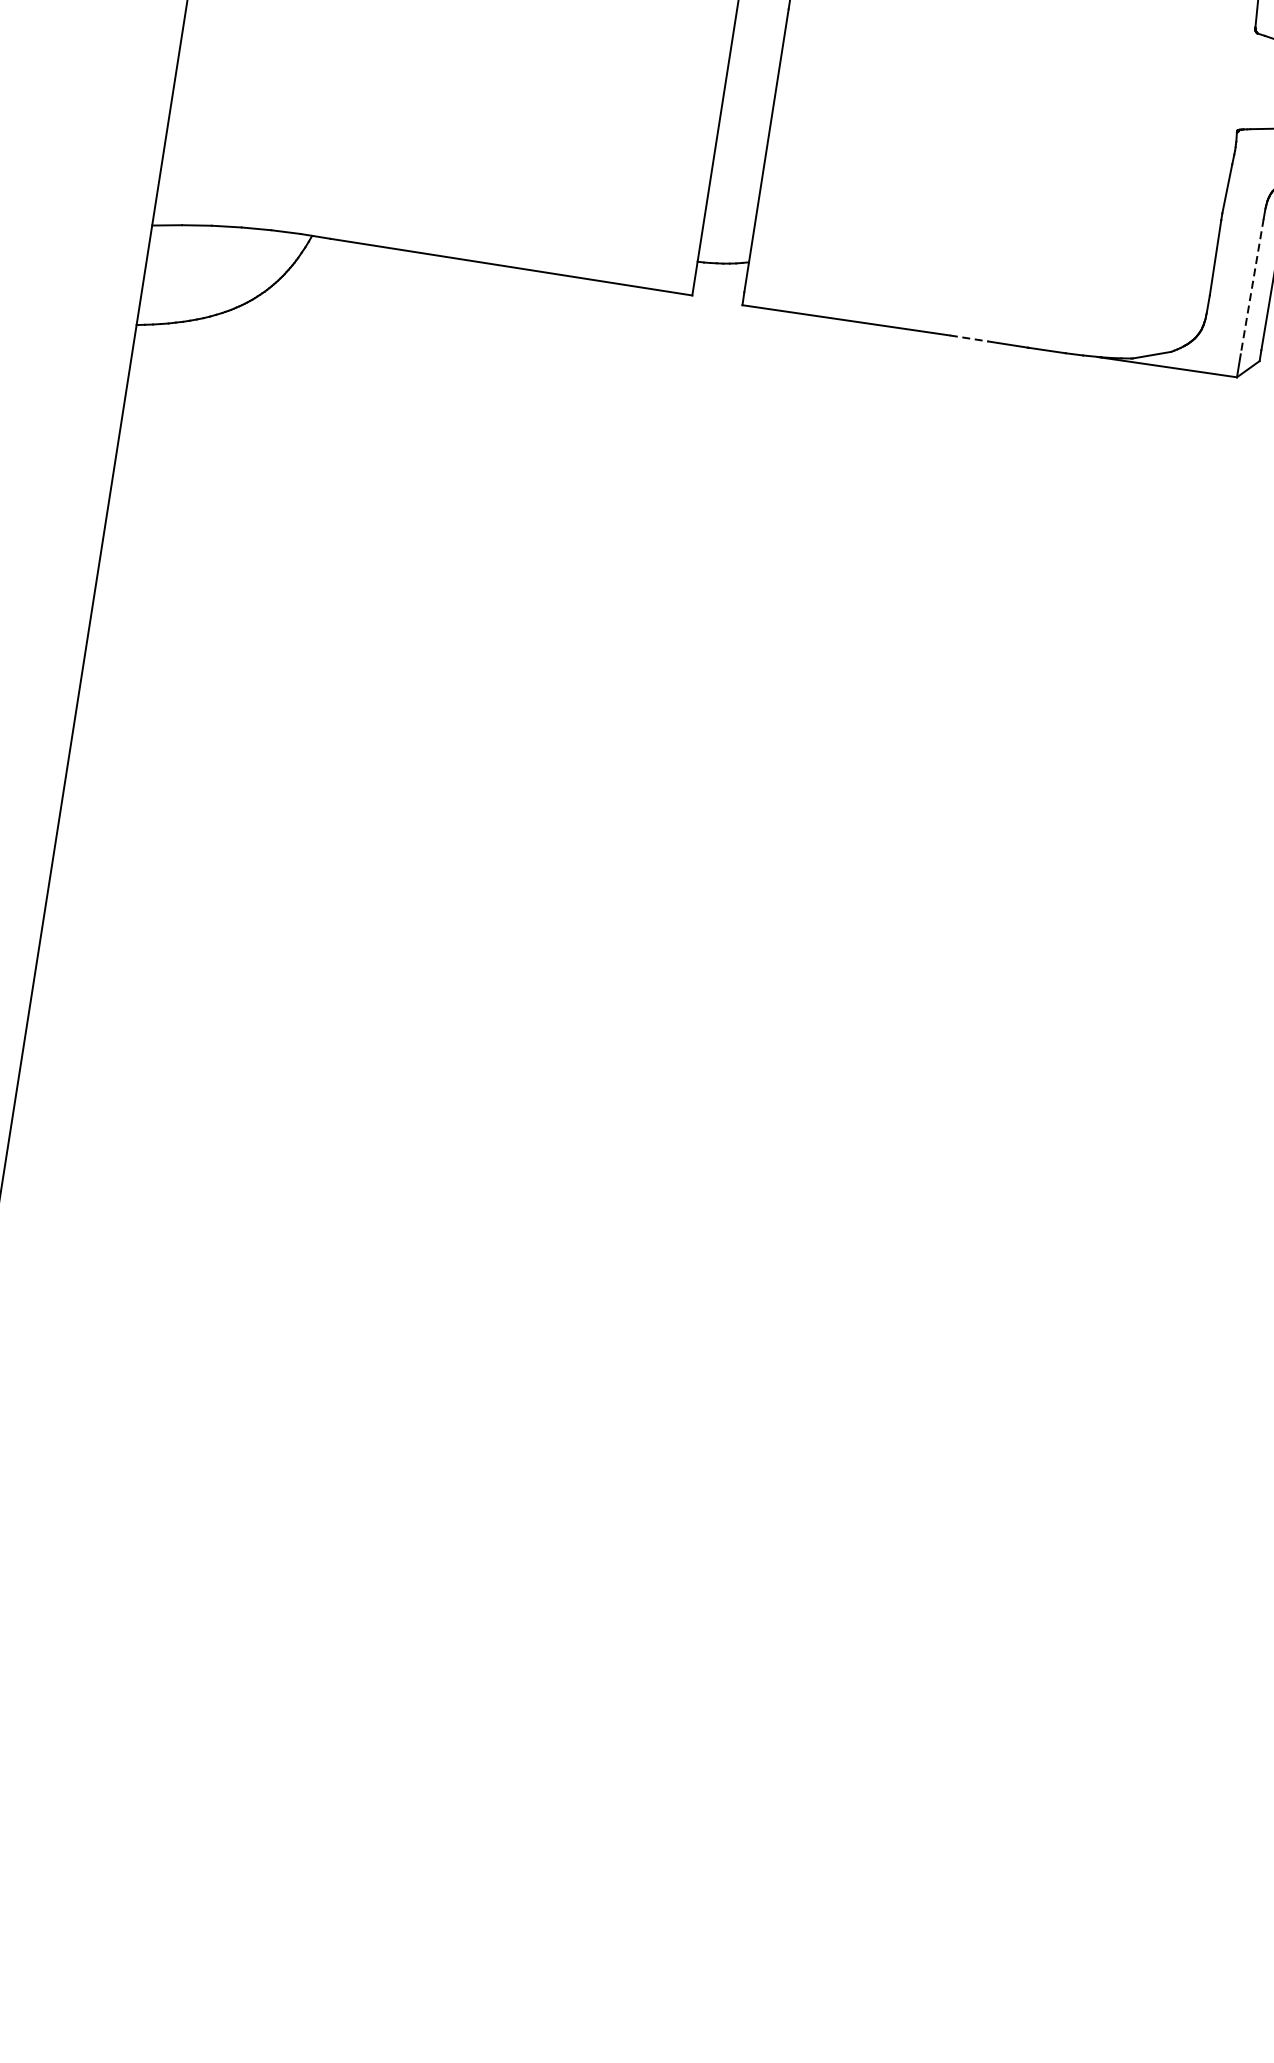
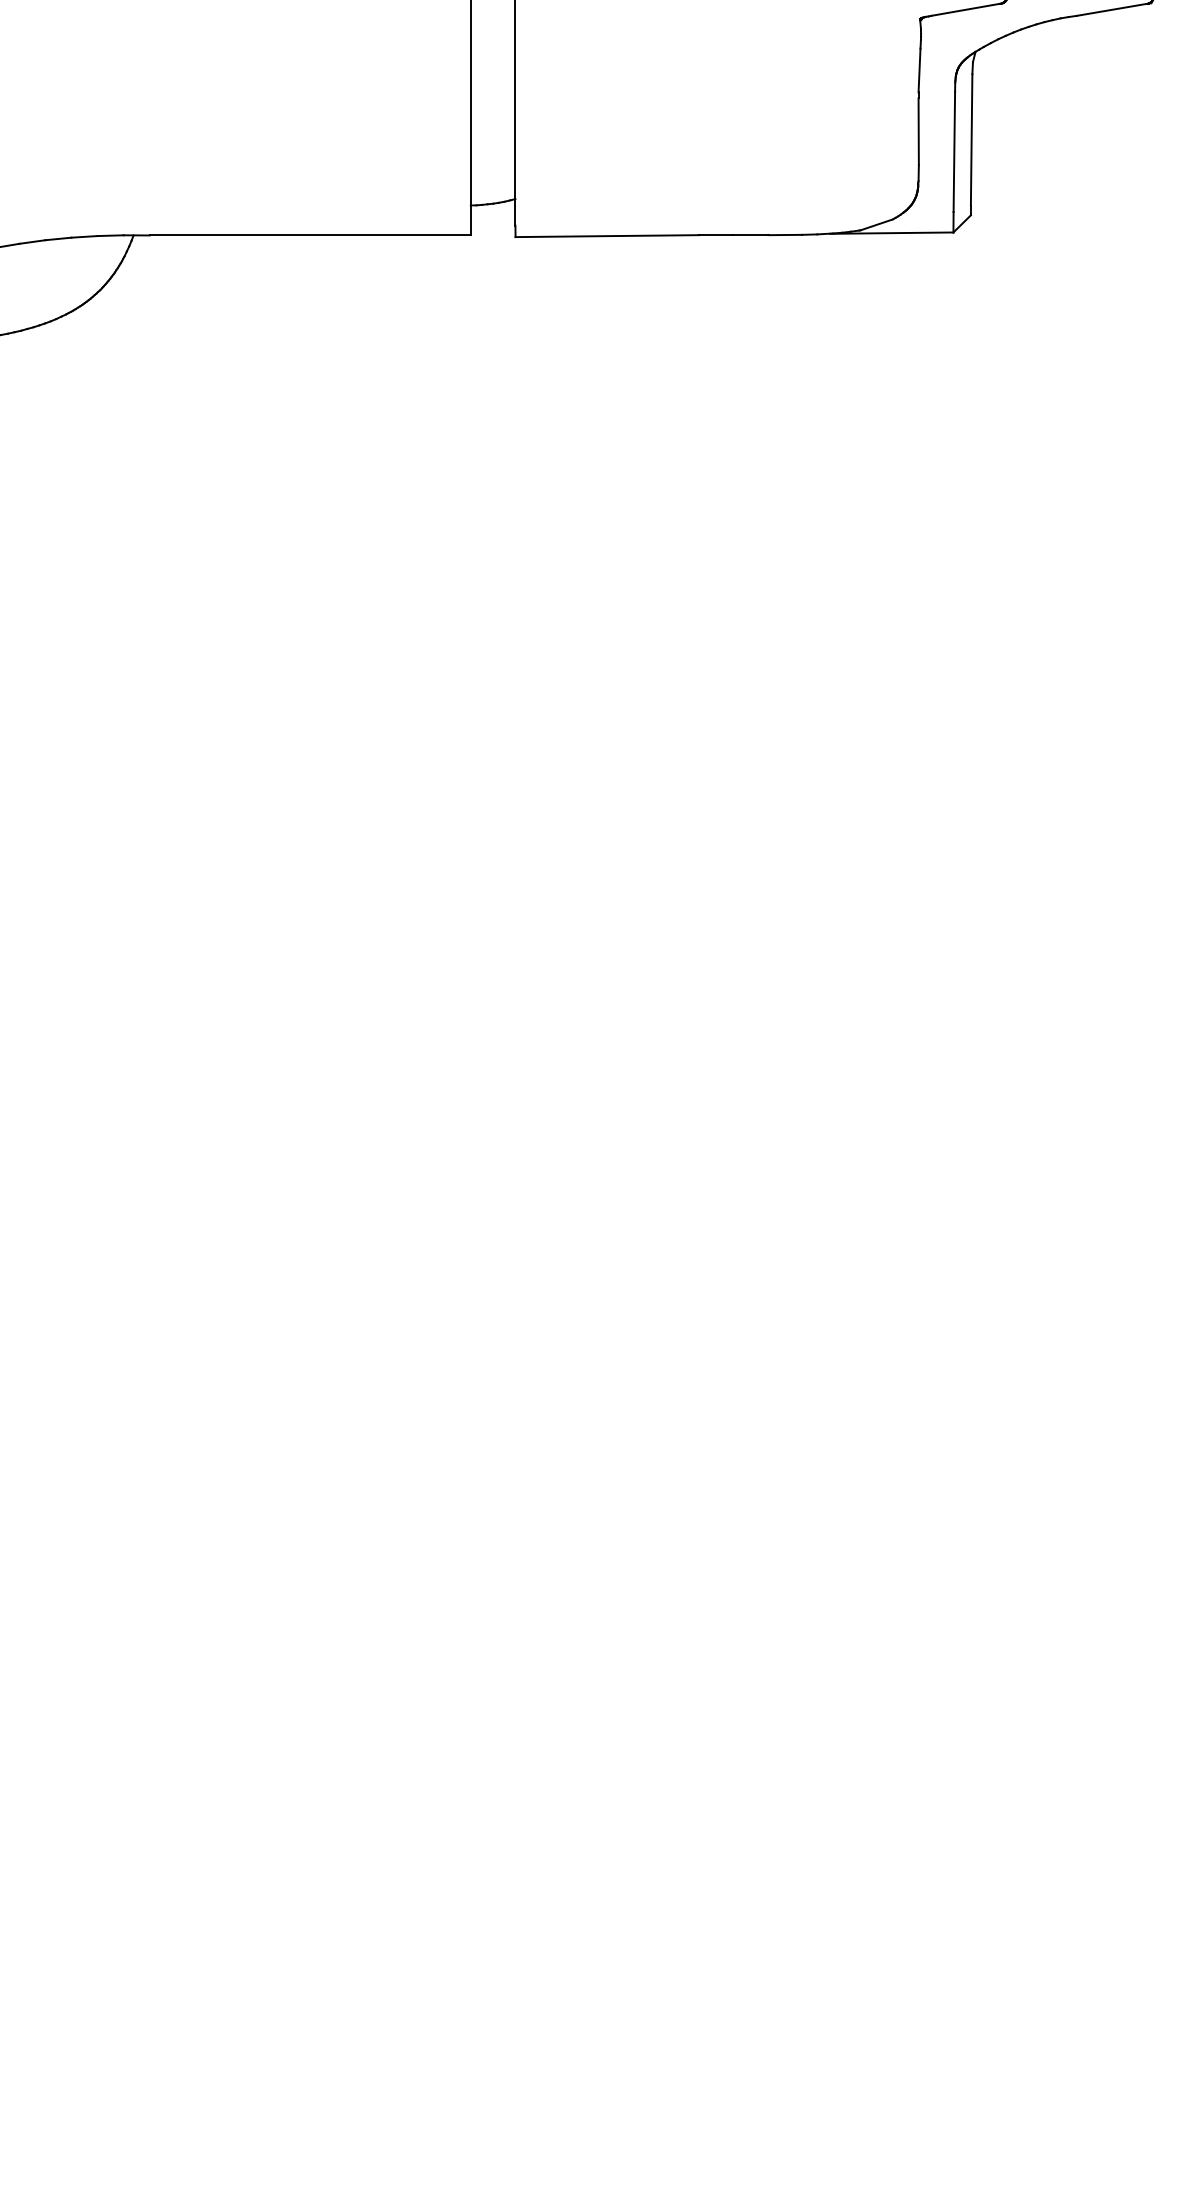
line: (1252, 287) -> (954, 152), dashed -> solid
line: (969, 338) -> (716, 235), dashed -> solid

